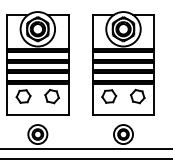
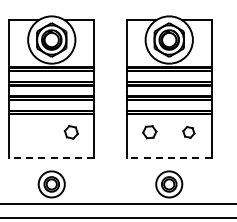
part: (23, 95) -> (31, 131), removed
part: (109, 95) -> (149, 131), size x0.7
part: (52, 96) -> (71, 132), size x0.7
part: (137, 96) -> (188, 132), size x0.6
line: (37, 114) -> (51, 157), solid -> dashed
line: (122, 114) -> (168, 157), solid -> dashed

